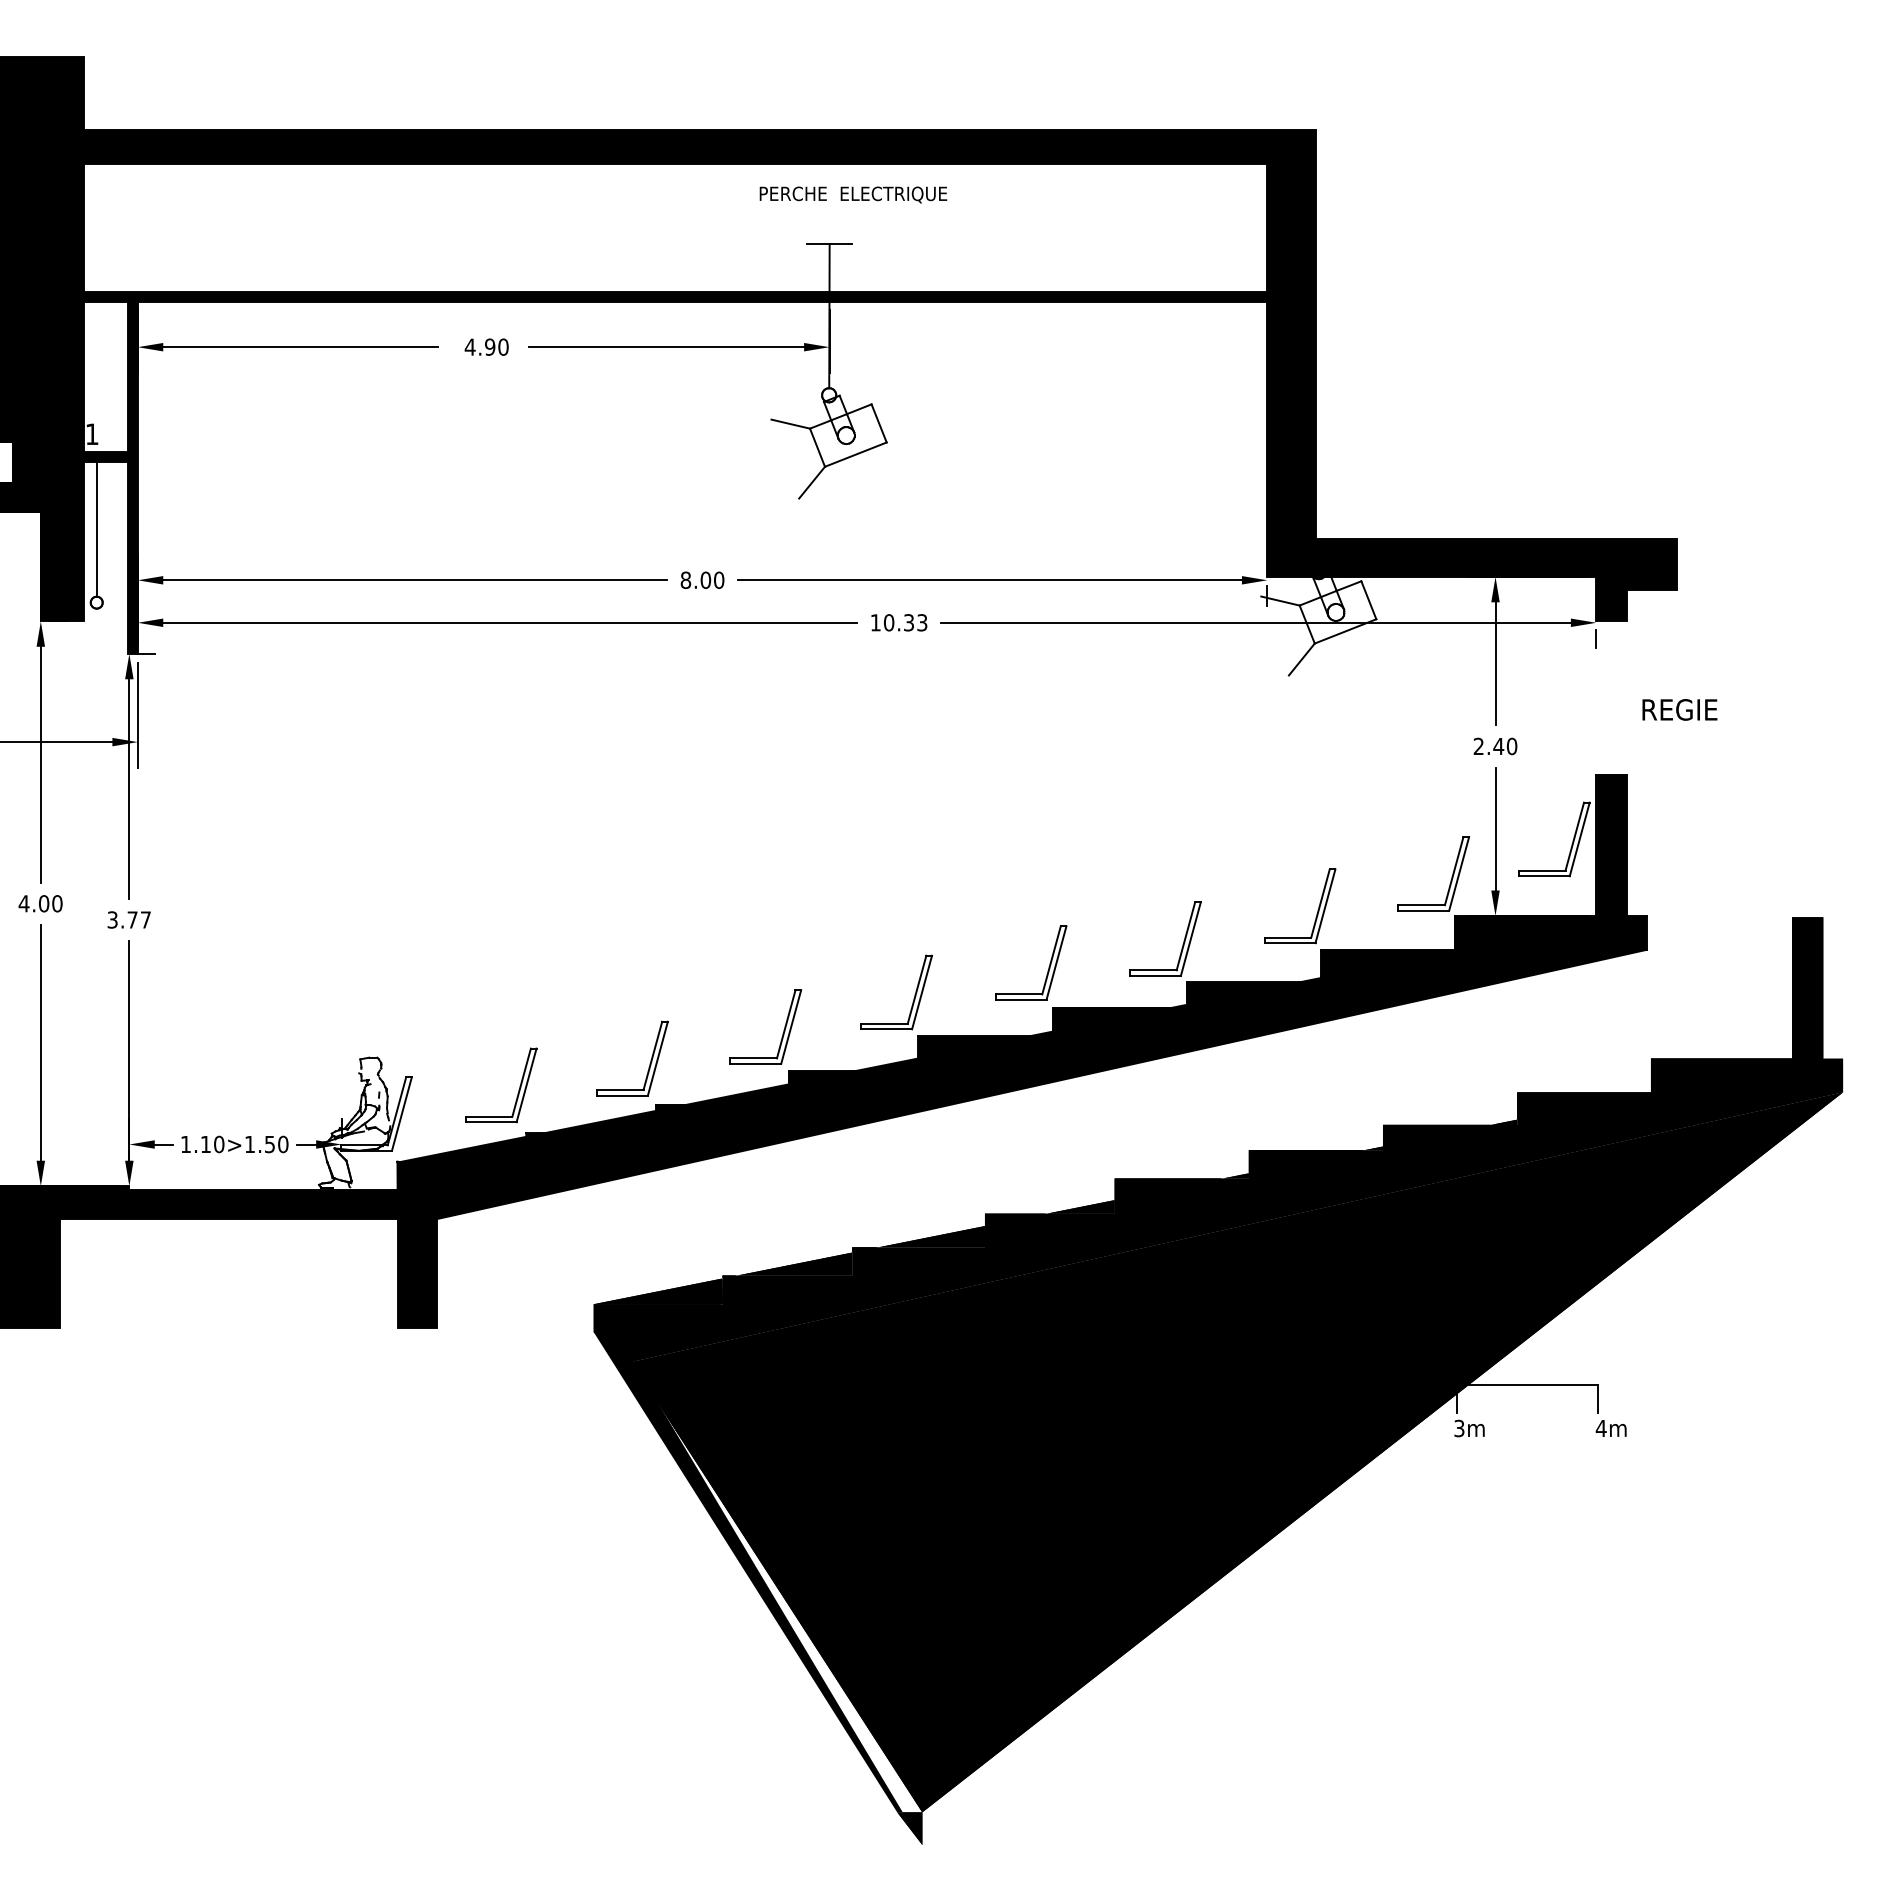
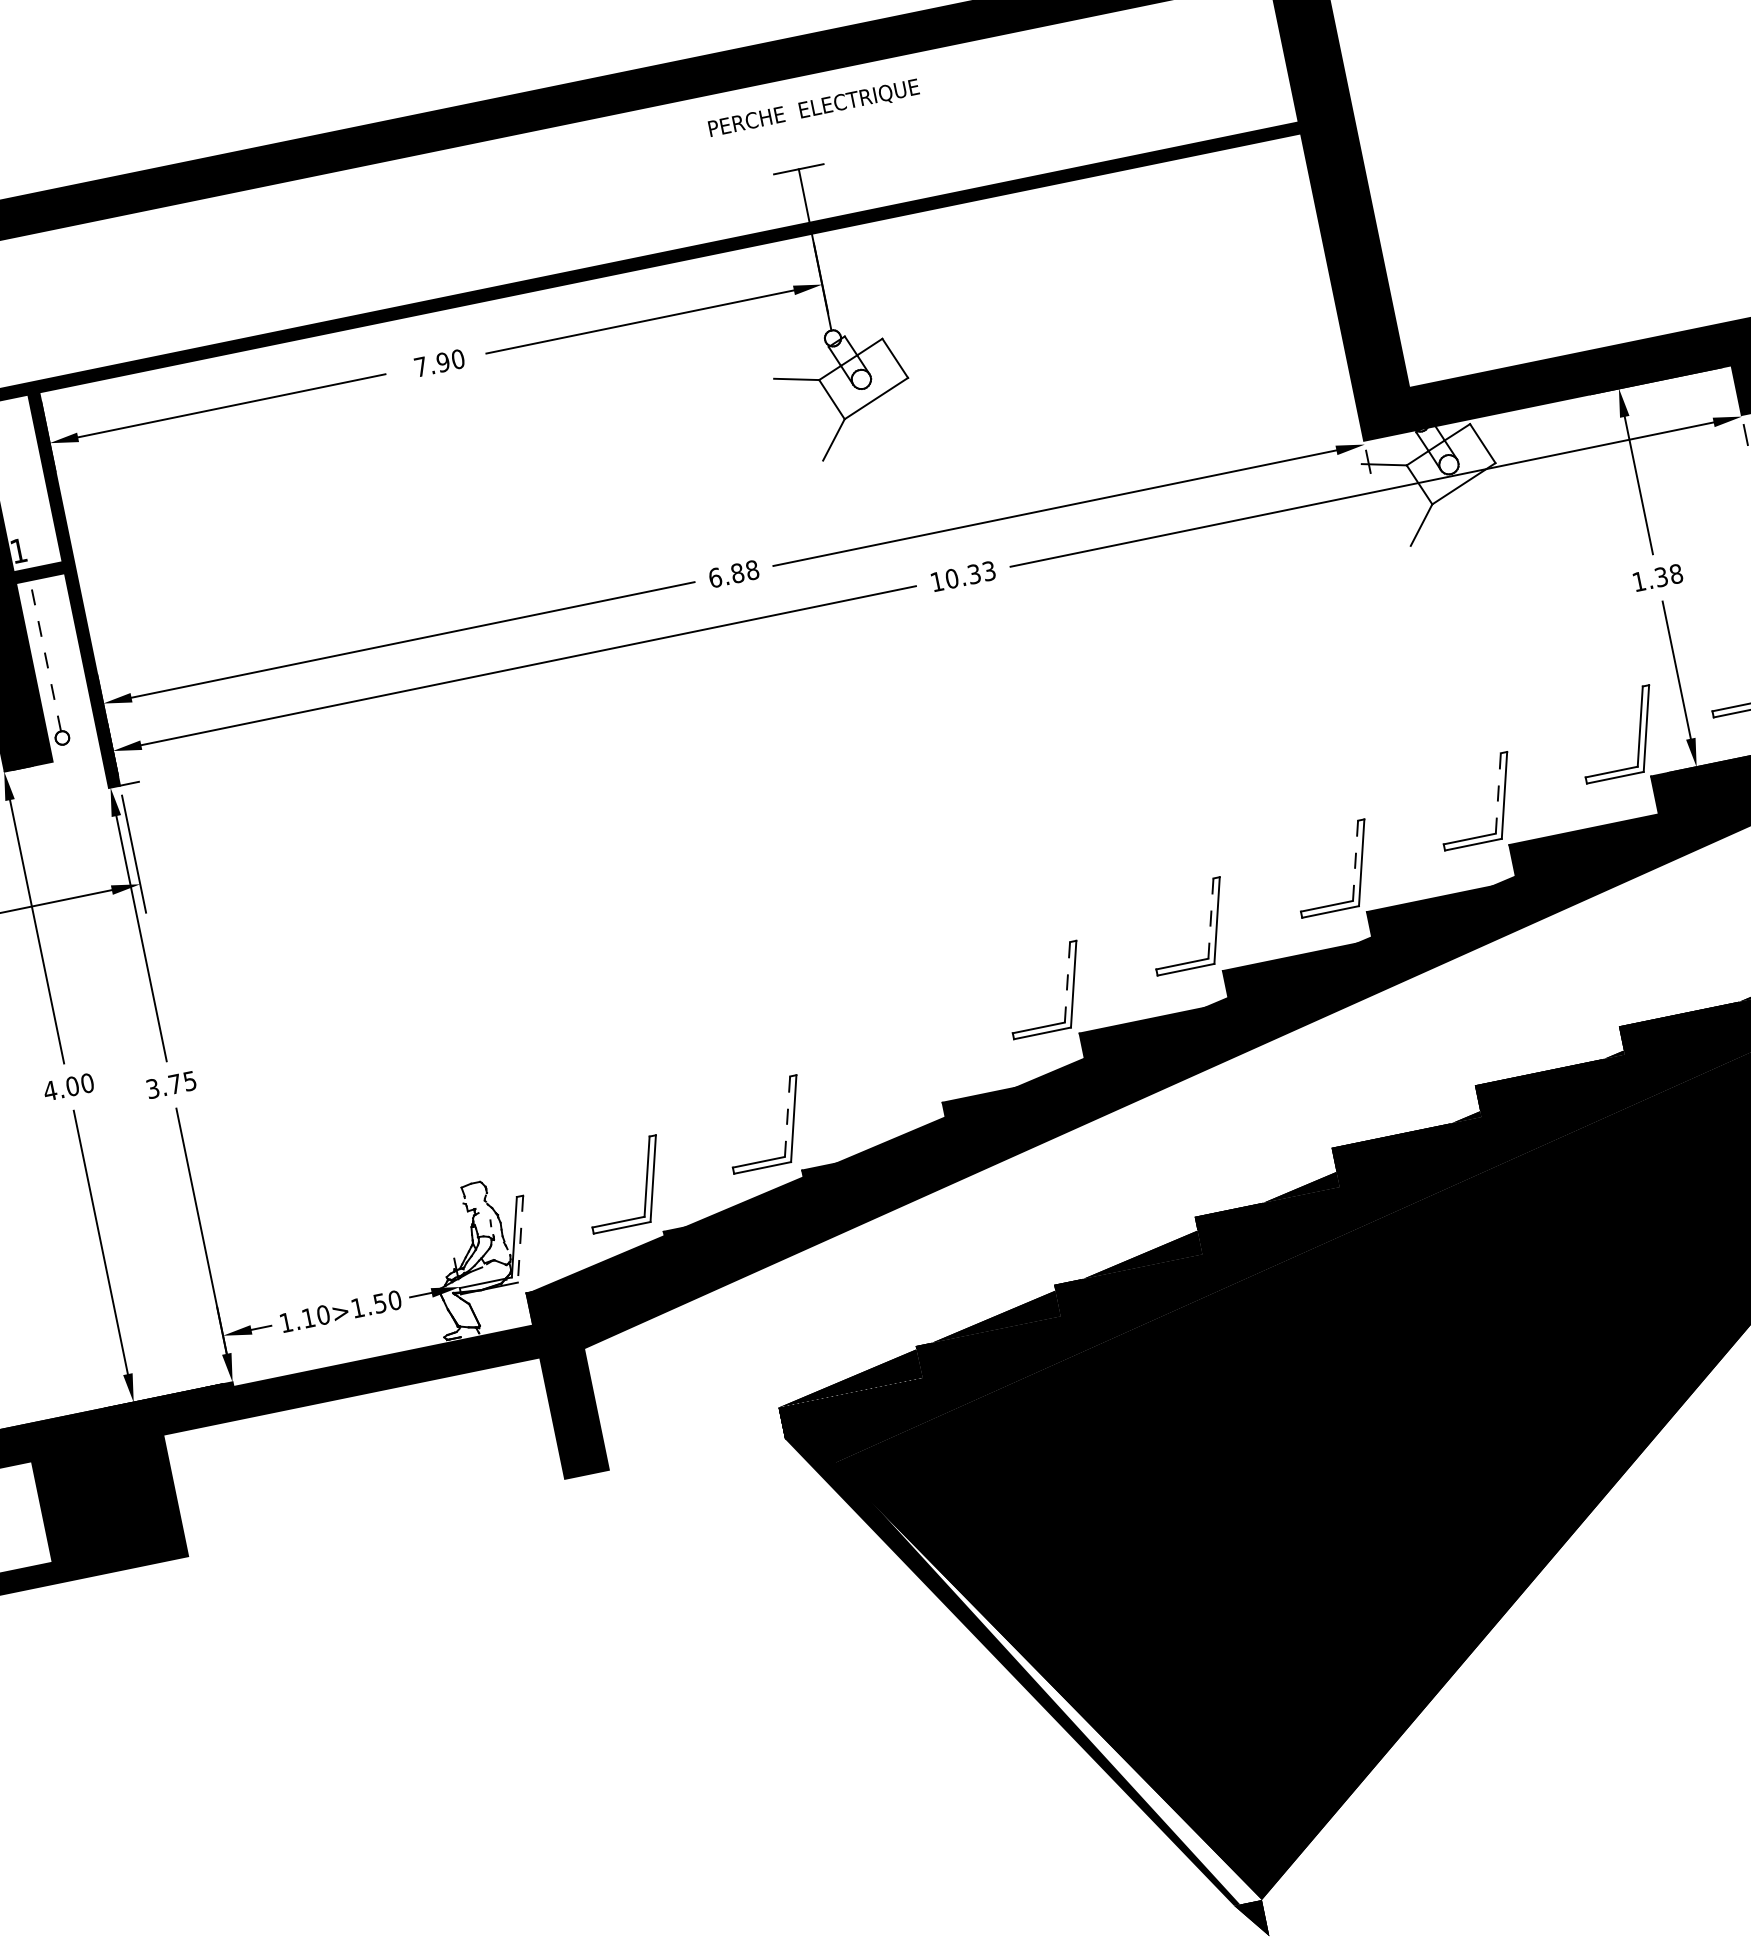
text: (469, 346) -> (420, 366), 4.90 -> 7.90
line: (96, 529) -> (45, 656), solid -> dashed
text: (702, 579) -> (733, 573), 8.00 -> 6.88
text: (1495, 746) -> (1657, 577), 2.40 -> 1.38
line: (1320, 903) -> (1498, 793), solid -> dashed
text: (145, 919) -> (189, 1080), 3.77 -> 3.75
line: (1186, 935) -> (1355, 859), solid -> dashed
line: (1051, 959) -> (1210, 917), solid -> dashed
line: (917, 989) -> (1067, 981), solid -> dashed
part: (783, 1029) -> (927, 1057), removed
line: (653, 1055) -> (788, 1116), solid -> dashed
line: (401, 1114) -> (520, 1239), solid -> dashed

